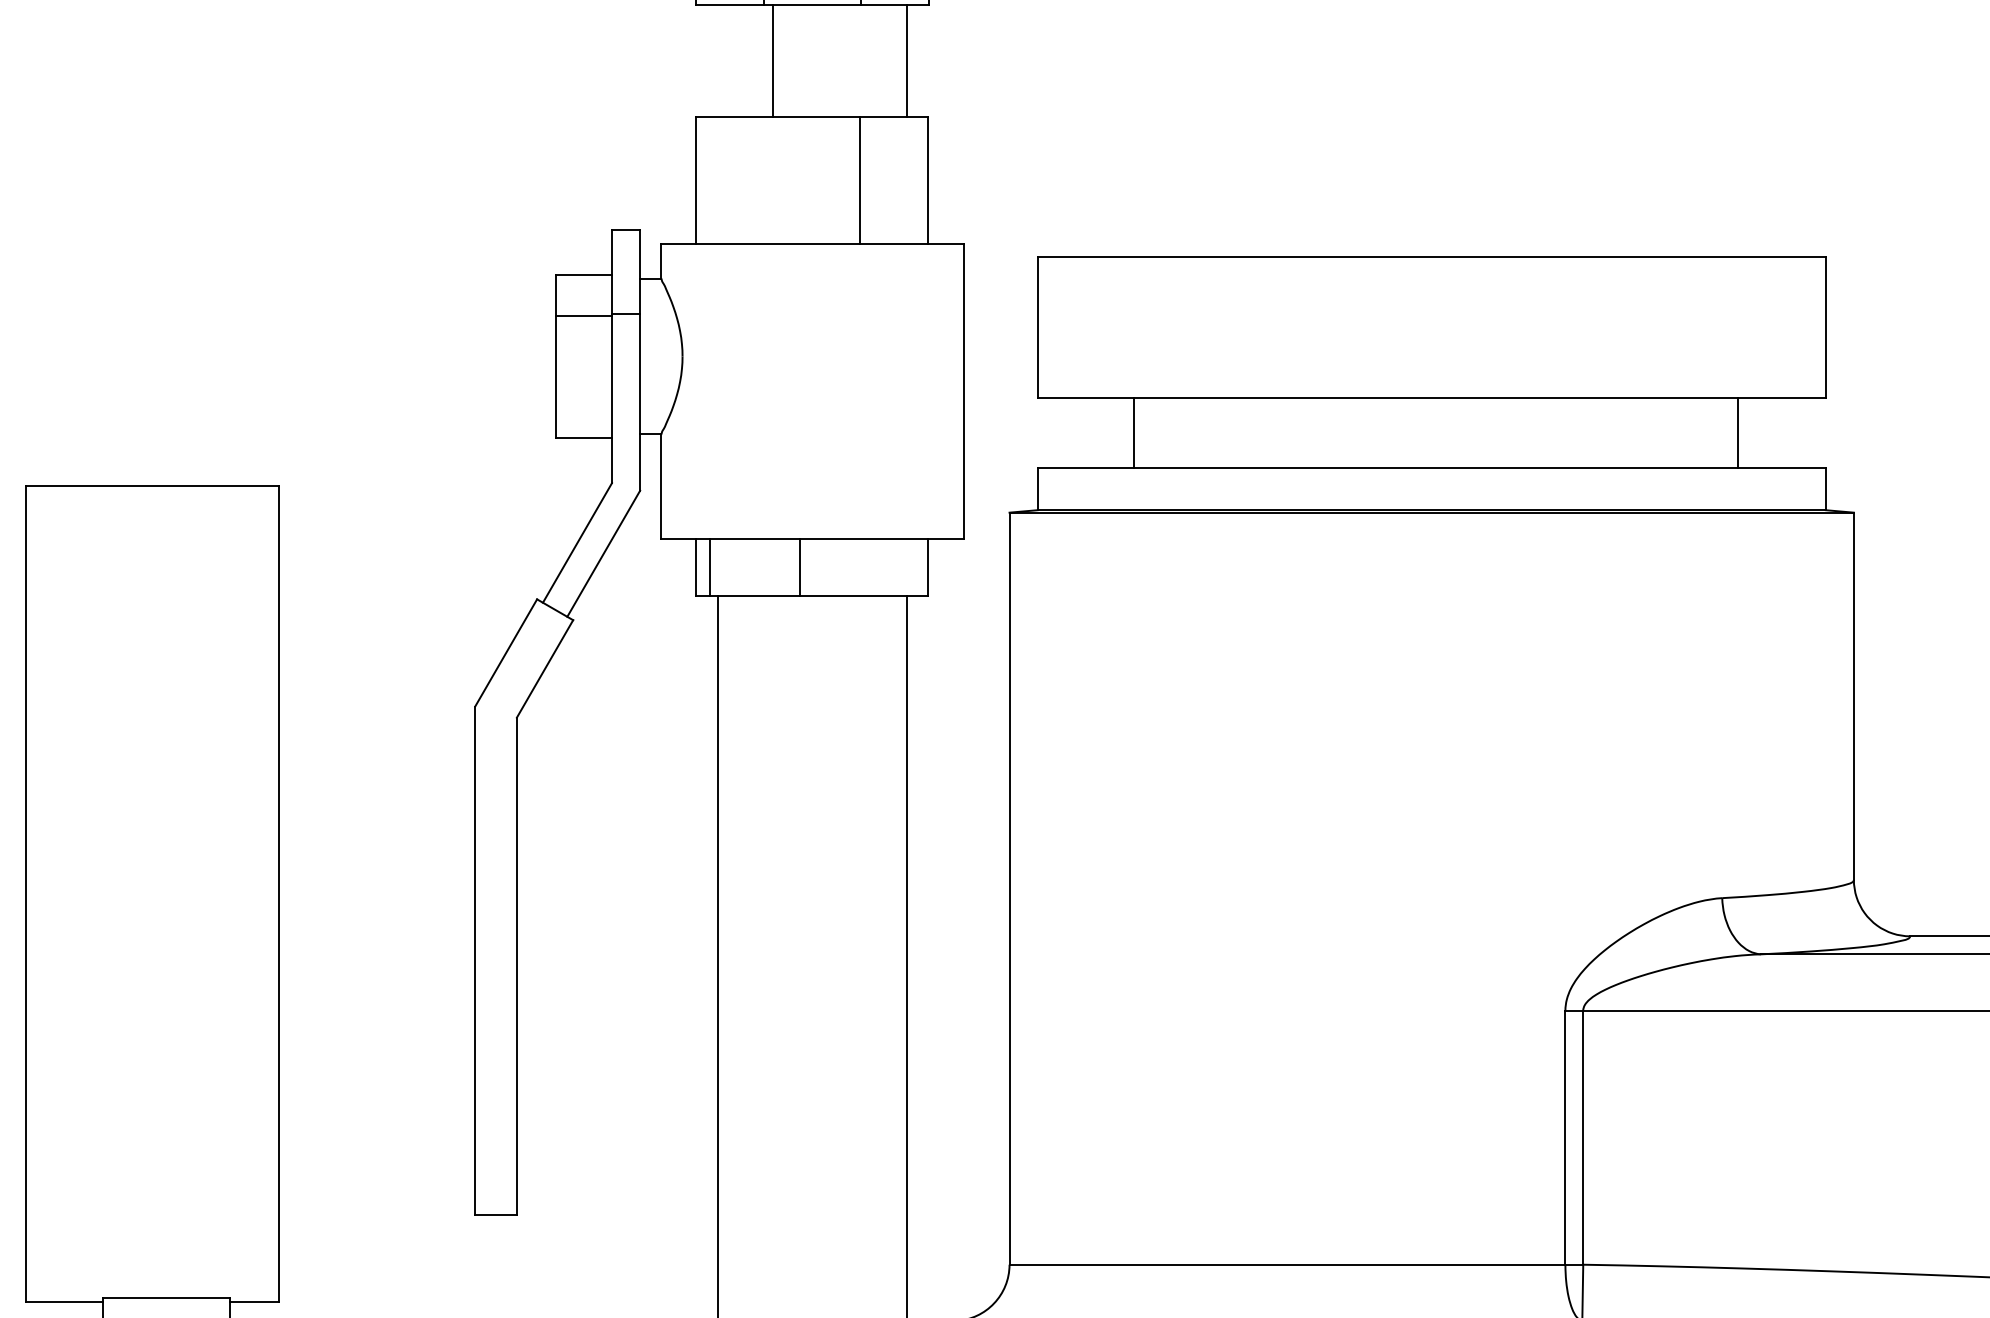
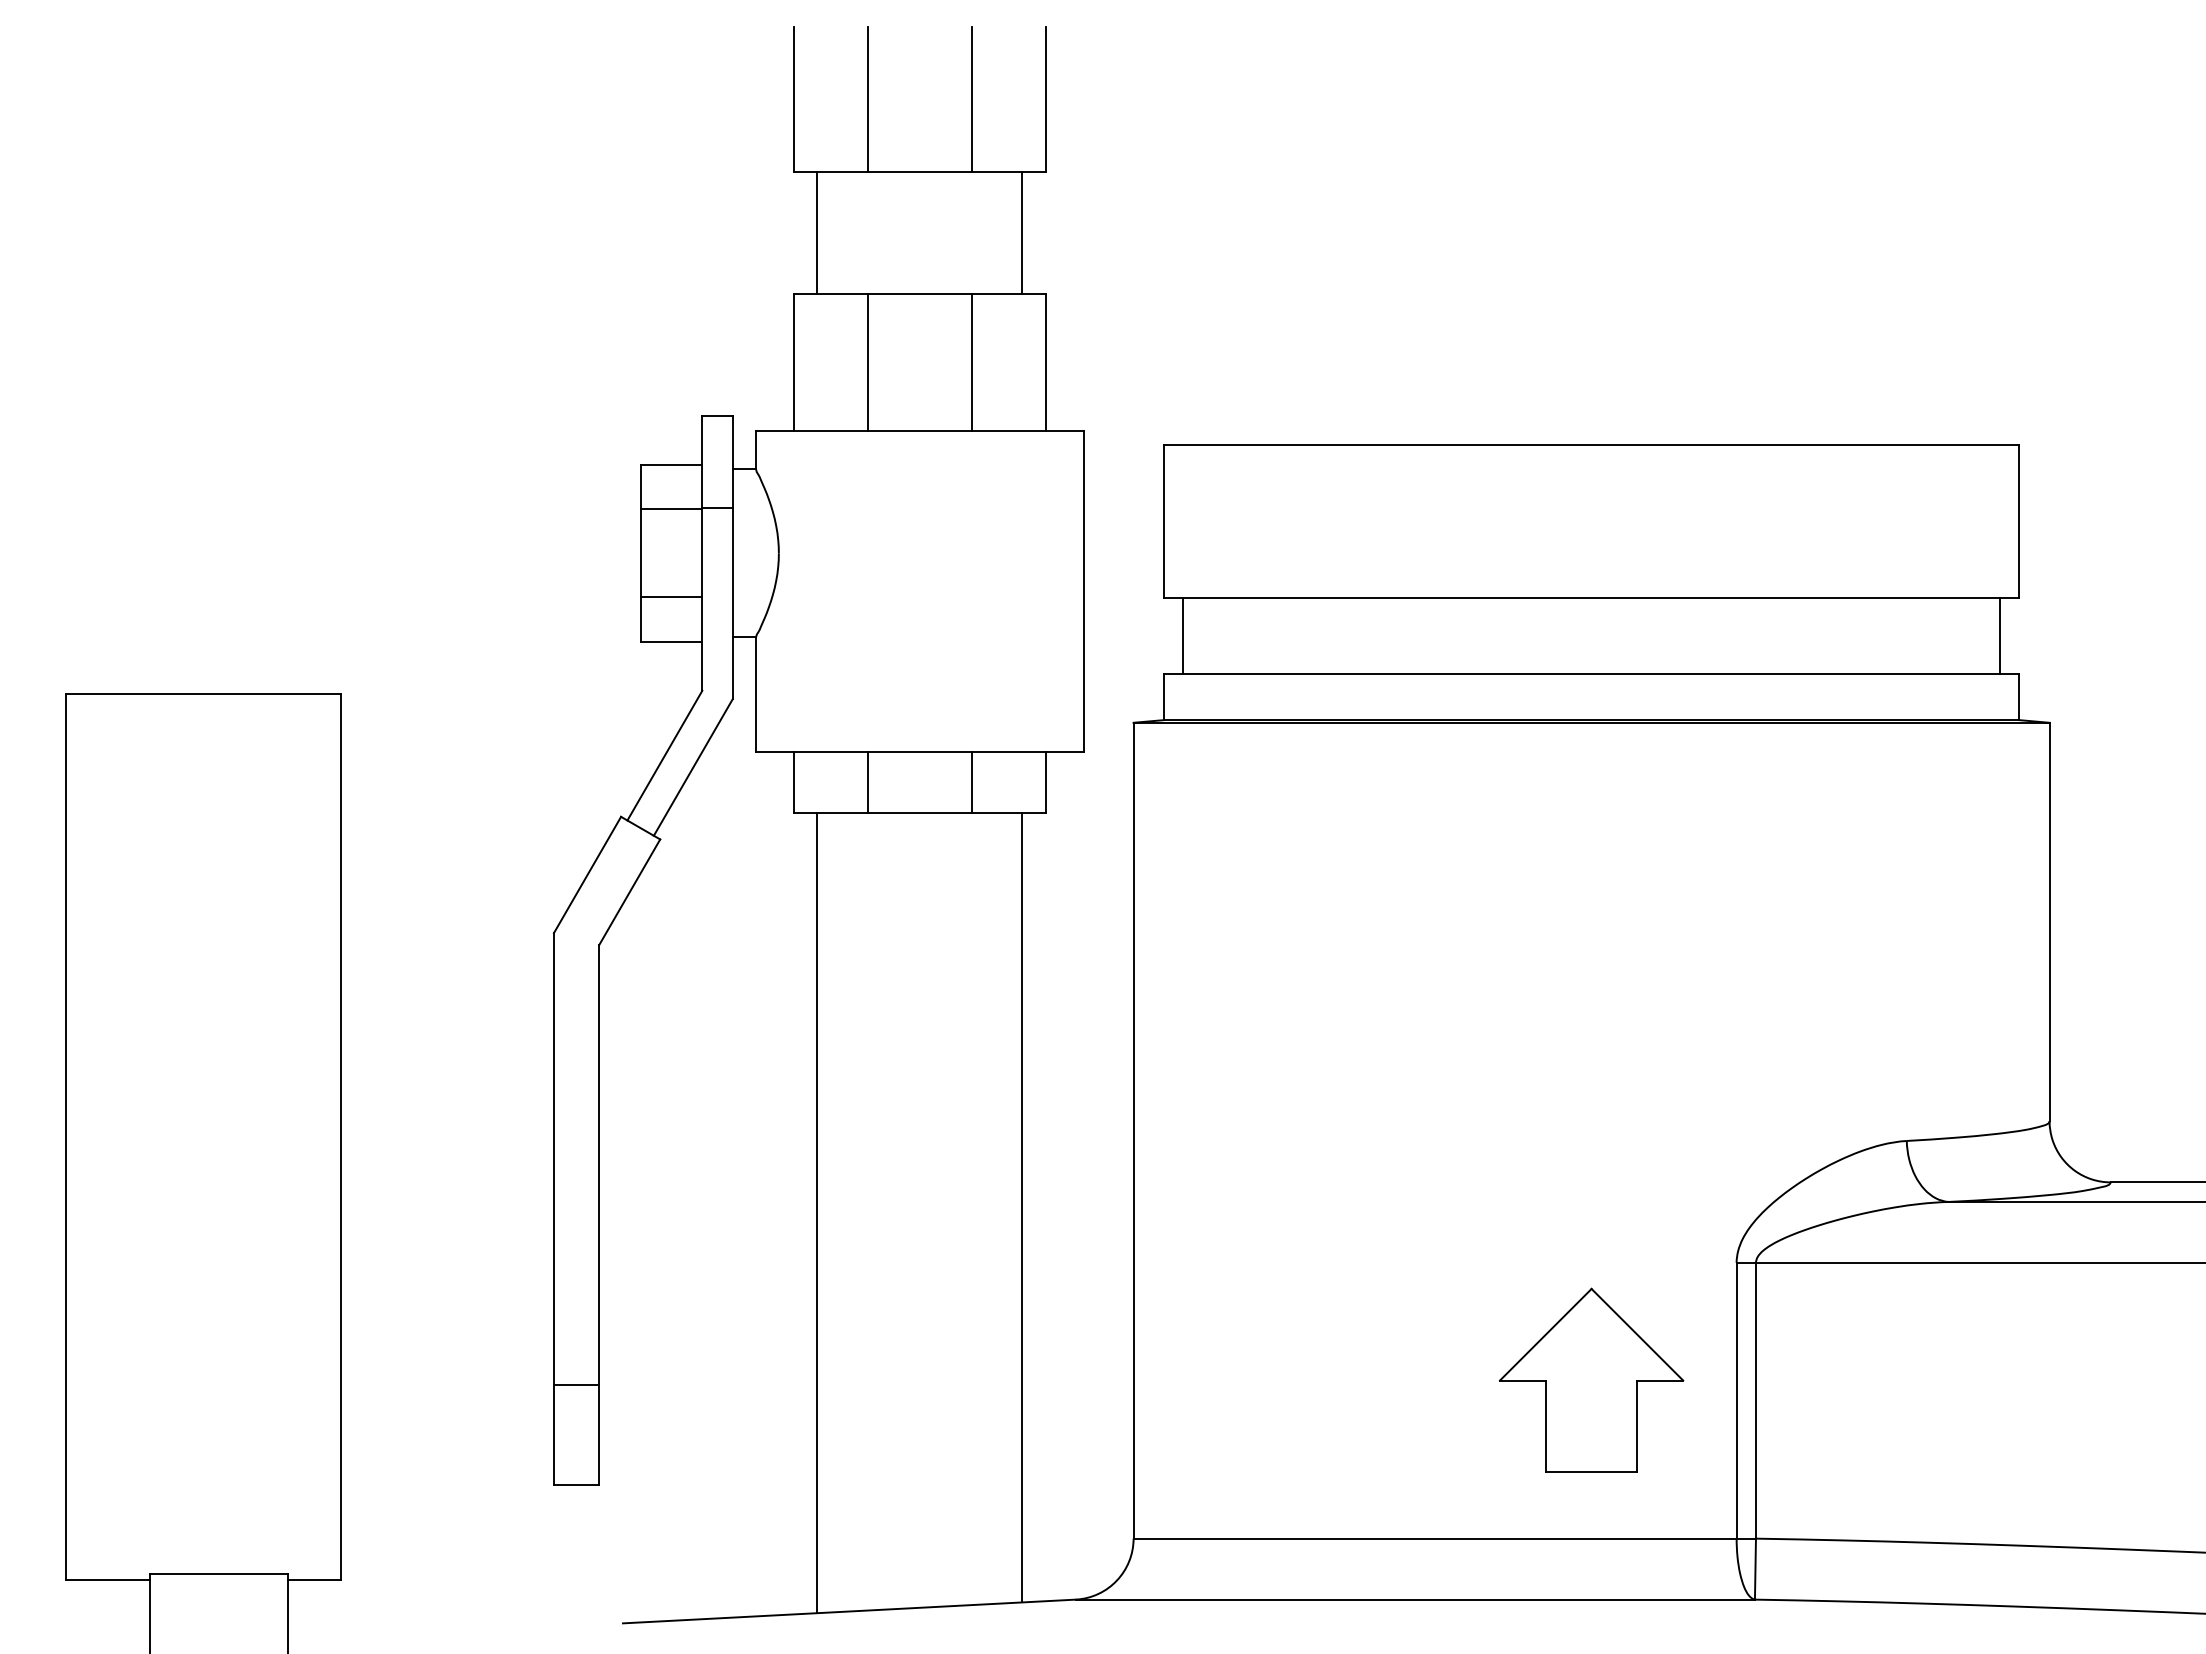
line: (773, 60) -> (817, 232), moved
line: (764, 180) -> (867, 362), added
line: (583, 397) -> (671, 597), added
line: (1133, 432) -> (1183, 635), moved
line: (1738, 432) -> (2000, 635), moved
line: (709, 566) -> (867, 781), moved
line: (800, 566) -> (971, 781), moved
part: (1431, 1118) -> (1591, 1379), added
line: (496, 1123) -> (576, 1385), added

